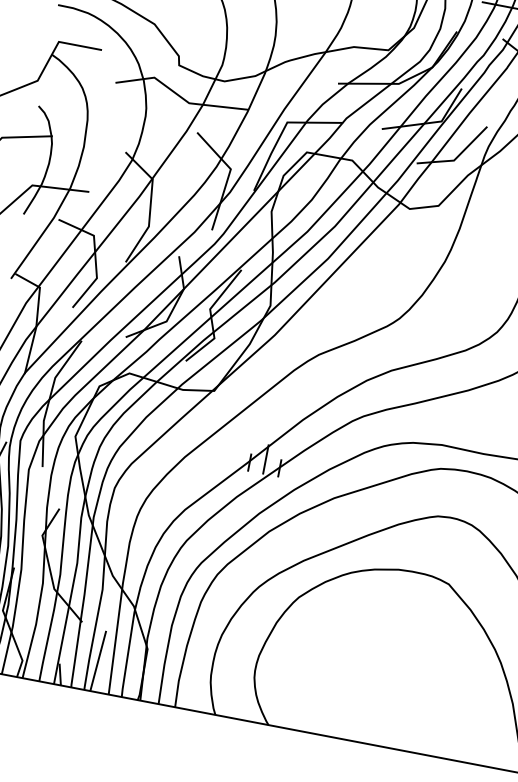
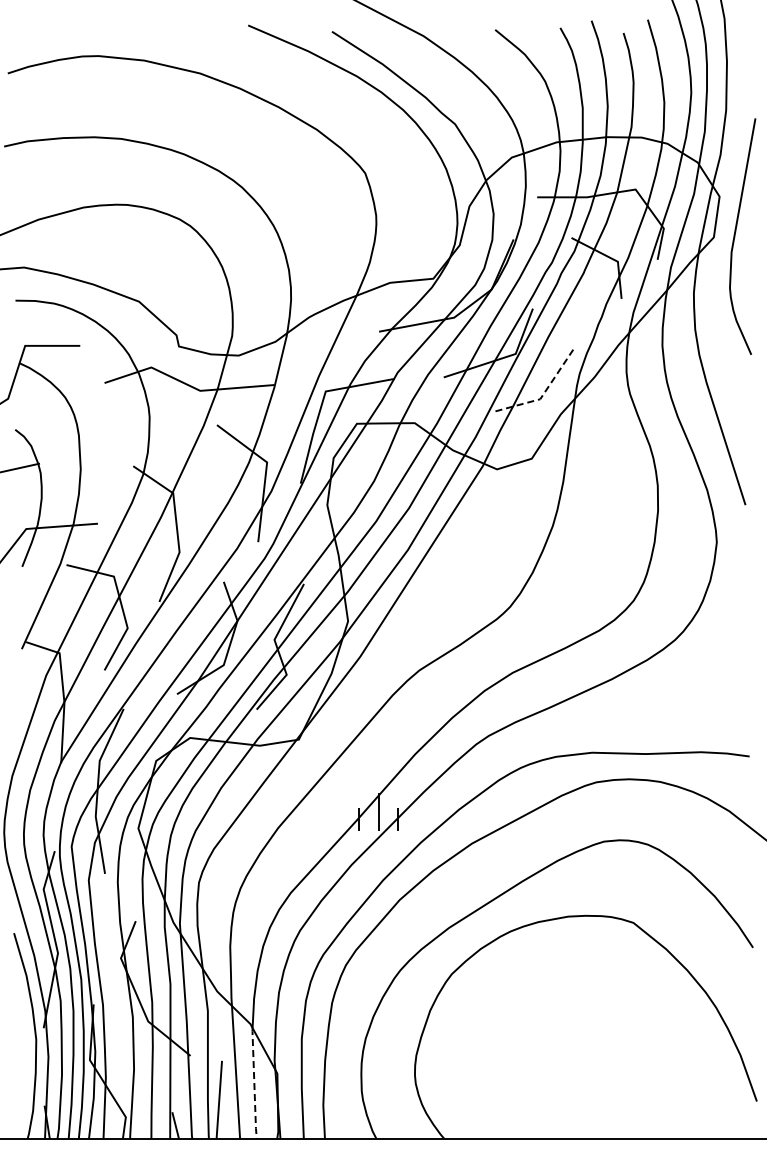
line: (456, 157) -> (542, 395), solid -> dashed
line: (128, 654) -> (254, 1084), solid -> dashed

